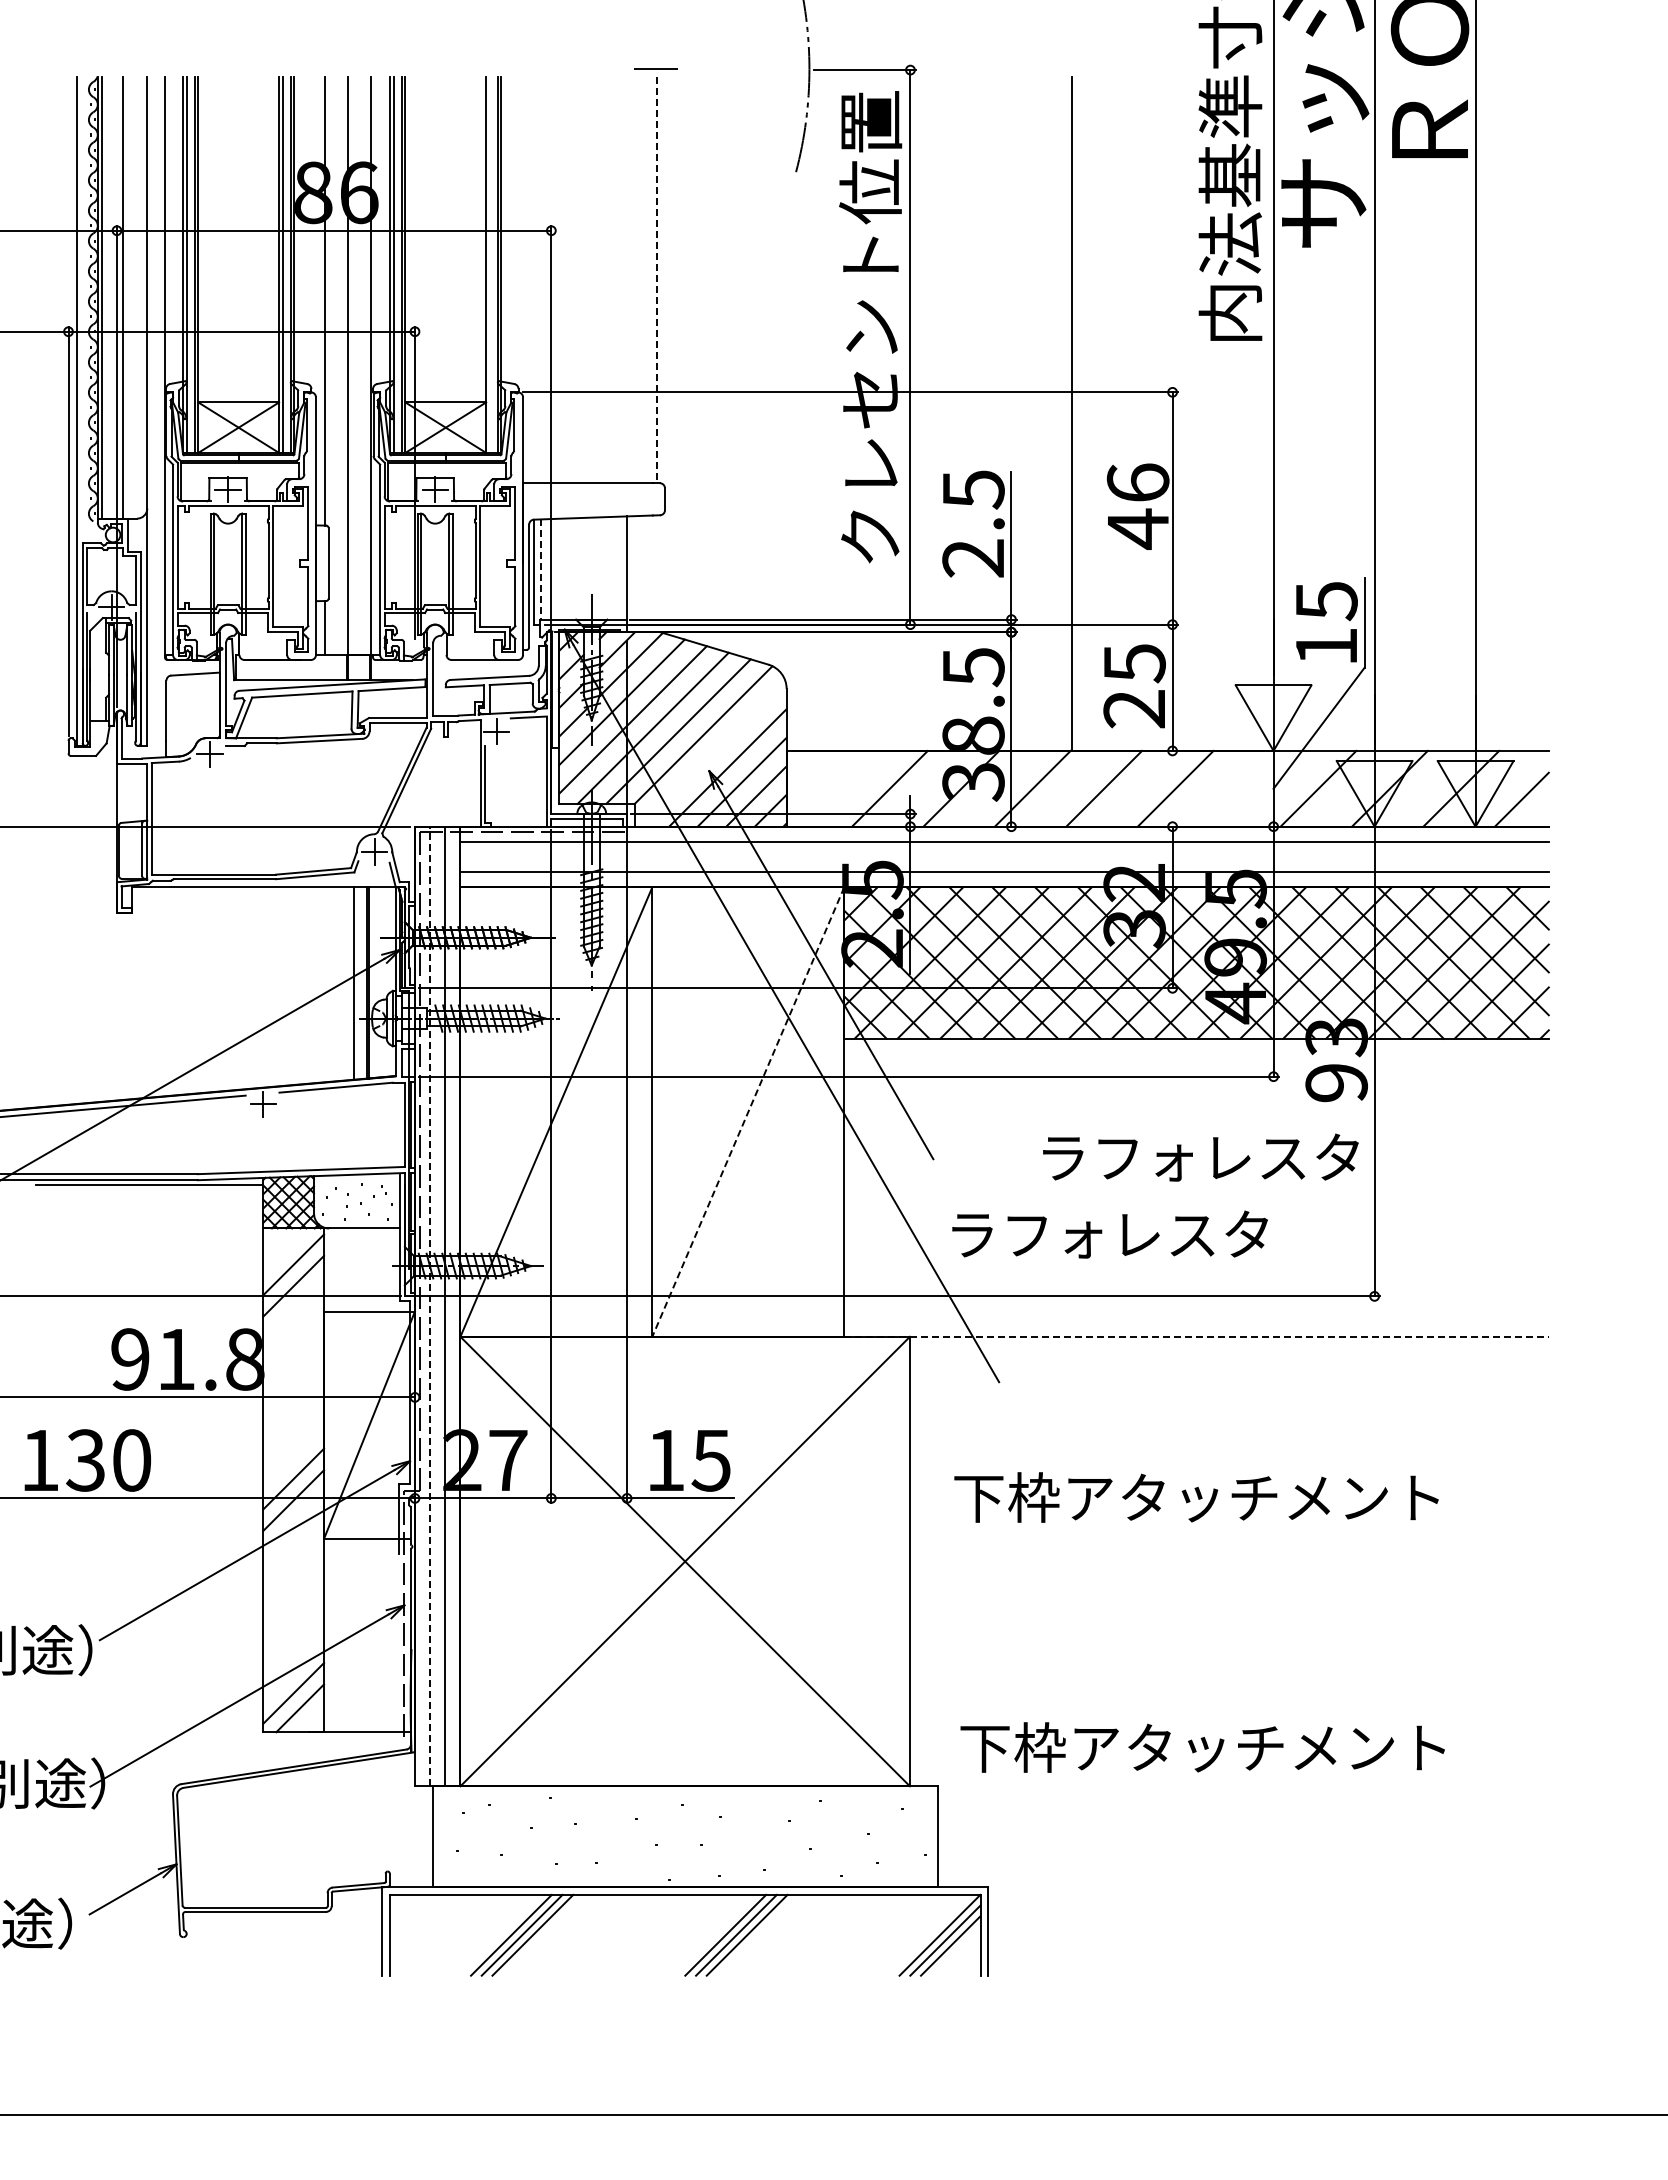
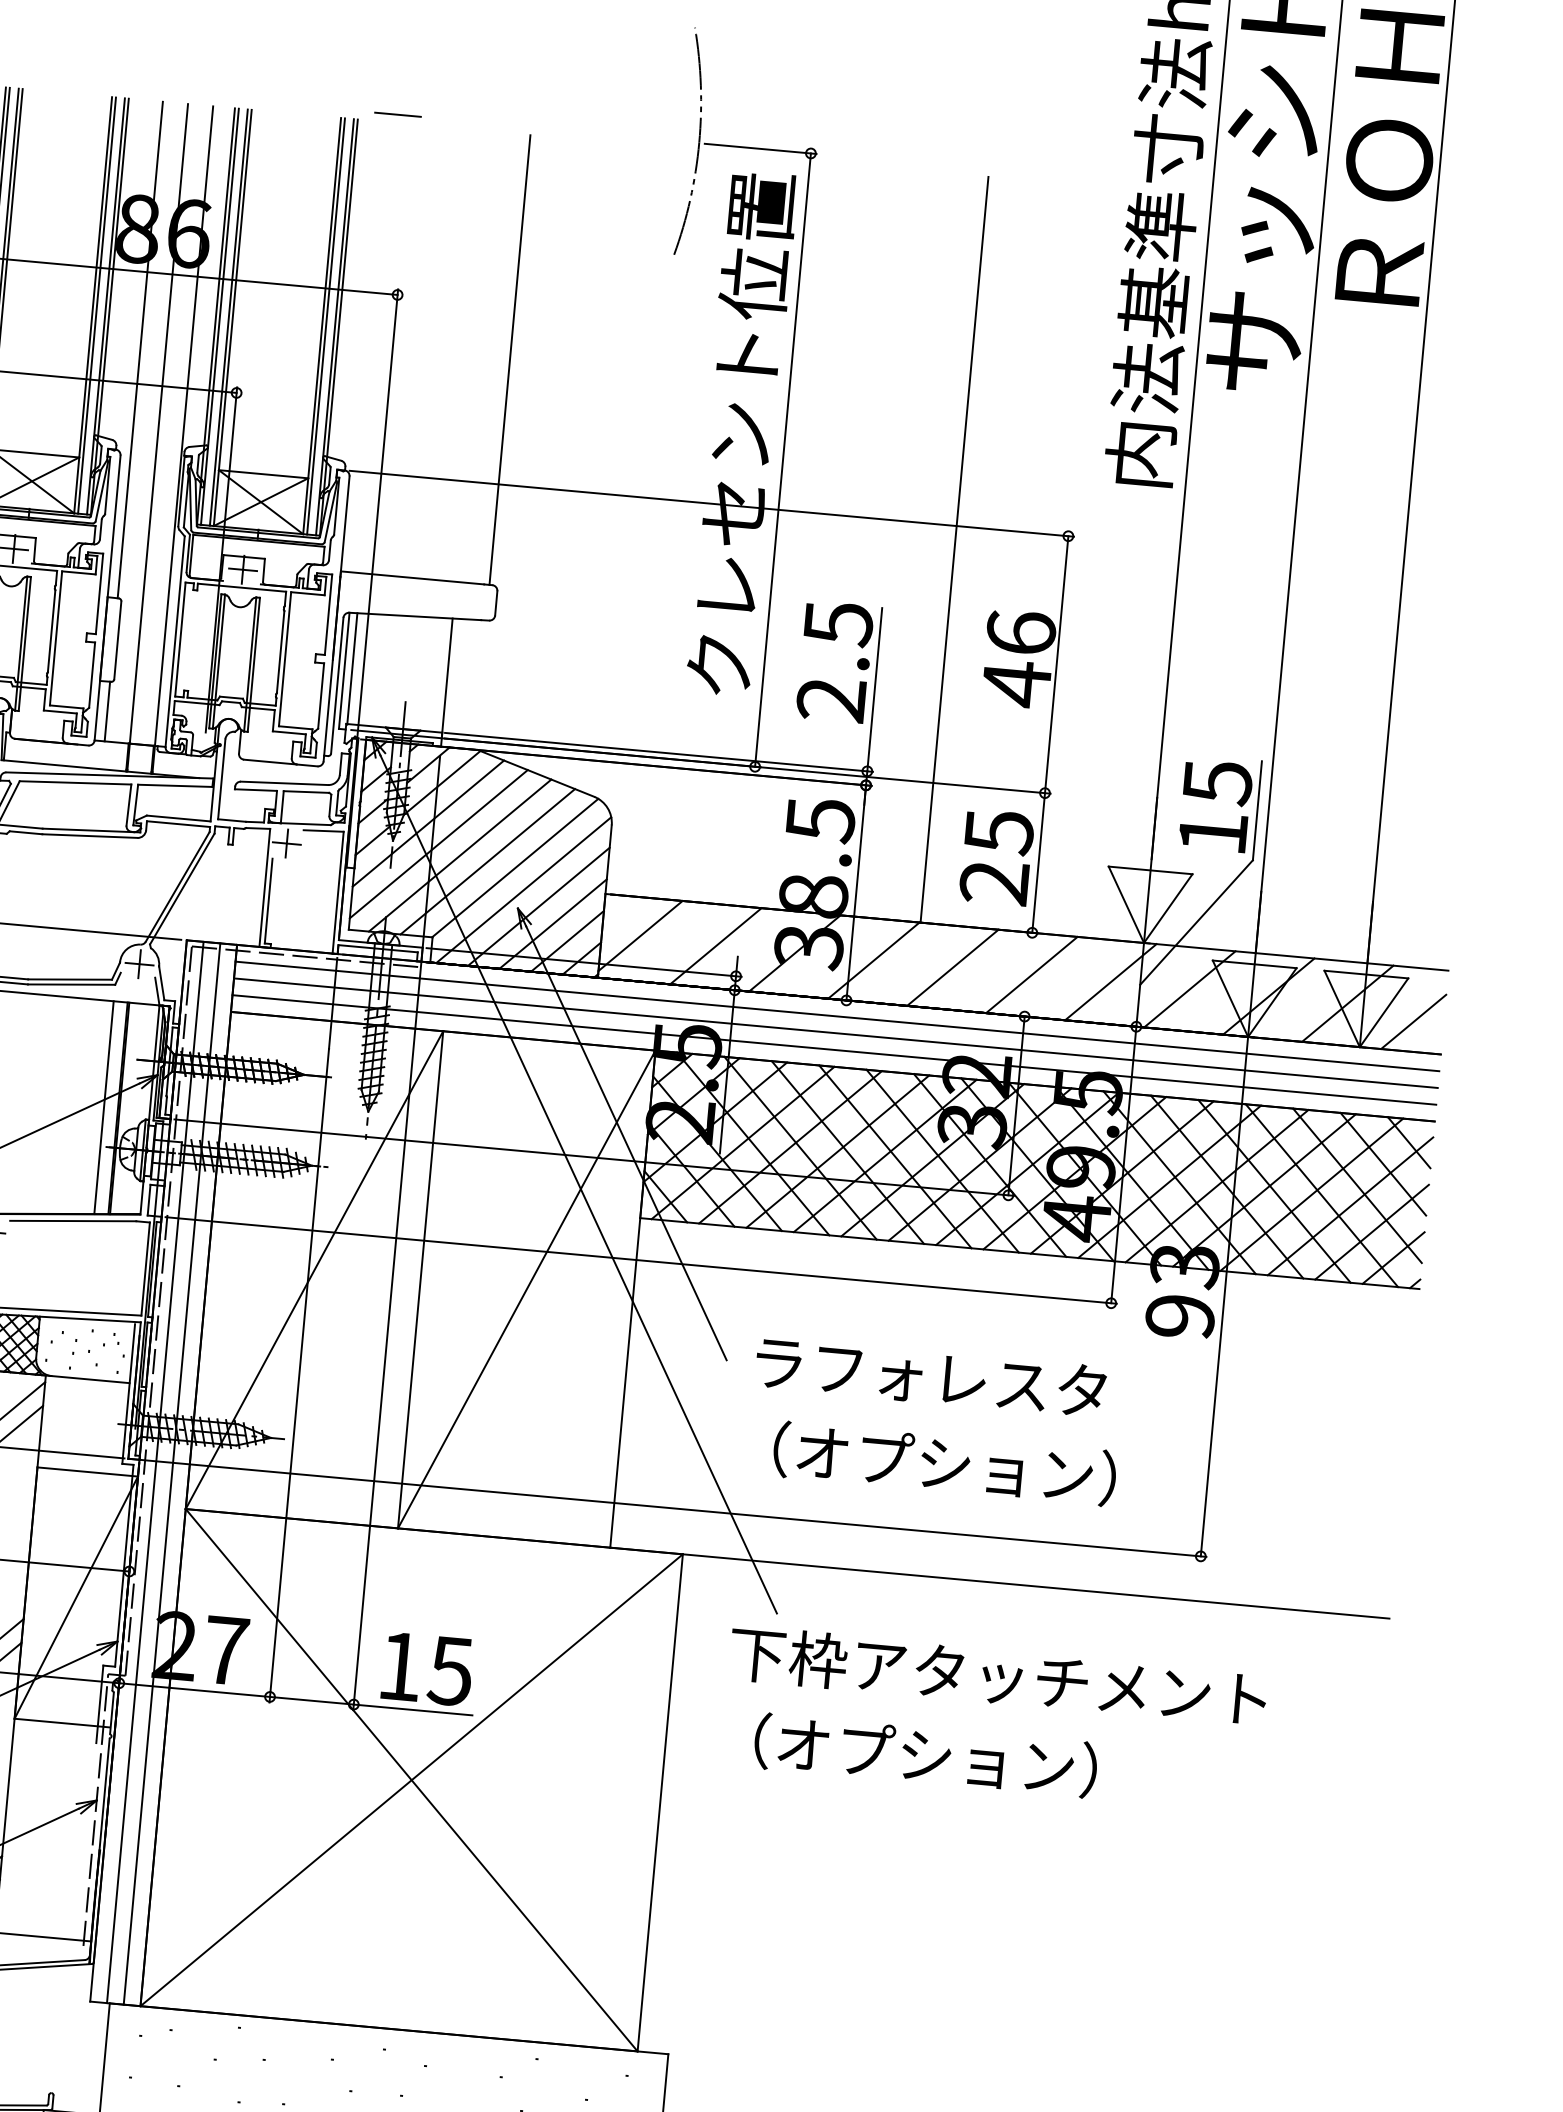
line: (655, 68) -> (397, 114), moved
line: (489, 264) -> (325, 326), added
line: (657, 280) -> (510, 360), dashed -> solid
line: (541, 570) -> (352, 669), dashed -> solid
line: (712, 753) -> (523, 889), added
line: (821, 785) -> (640, 935), added
line: (1246, 788) -> (1110, 981), added
line: (1004, 856) -> (835, 1032), added
line: (748, 1112) -> (526, 1289), dashed -> solid
text: (1200, 1157) -> (930, 1376), moved
text: (1121, 1234) -> (927, 1462), ラフォレスタ -> （オプション）
line: (430, 1306) -> (155, 1472), dashed -> solid
line: (1197, 1336) -> (1000, 1582), dashed -> solid
text: (1196, 1497) -> (983, 1760), 下枠アタッチメント -> （オプション）
text: (1202, 1747) -> (997, 1676), moved

